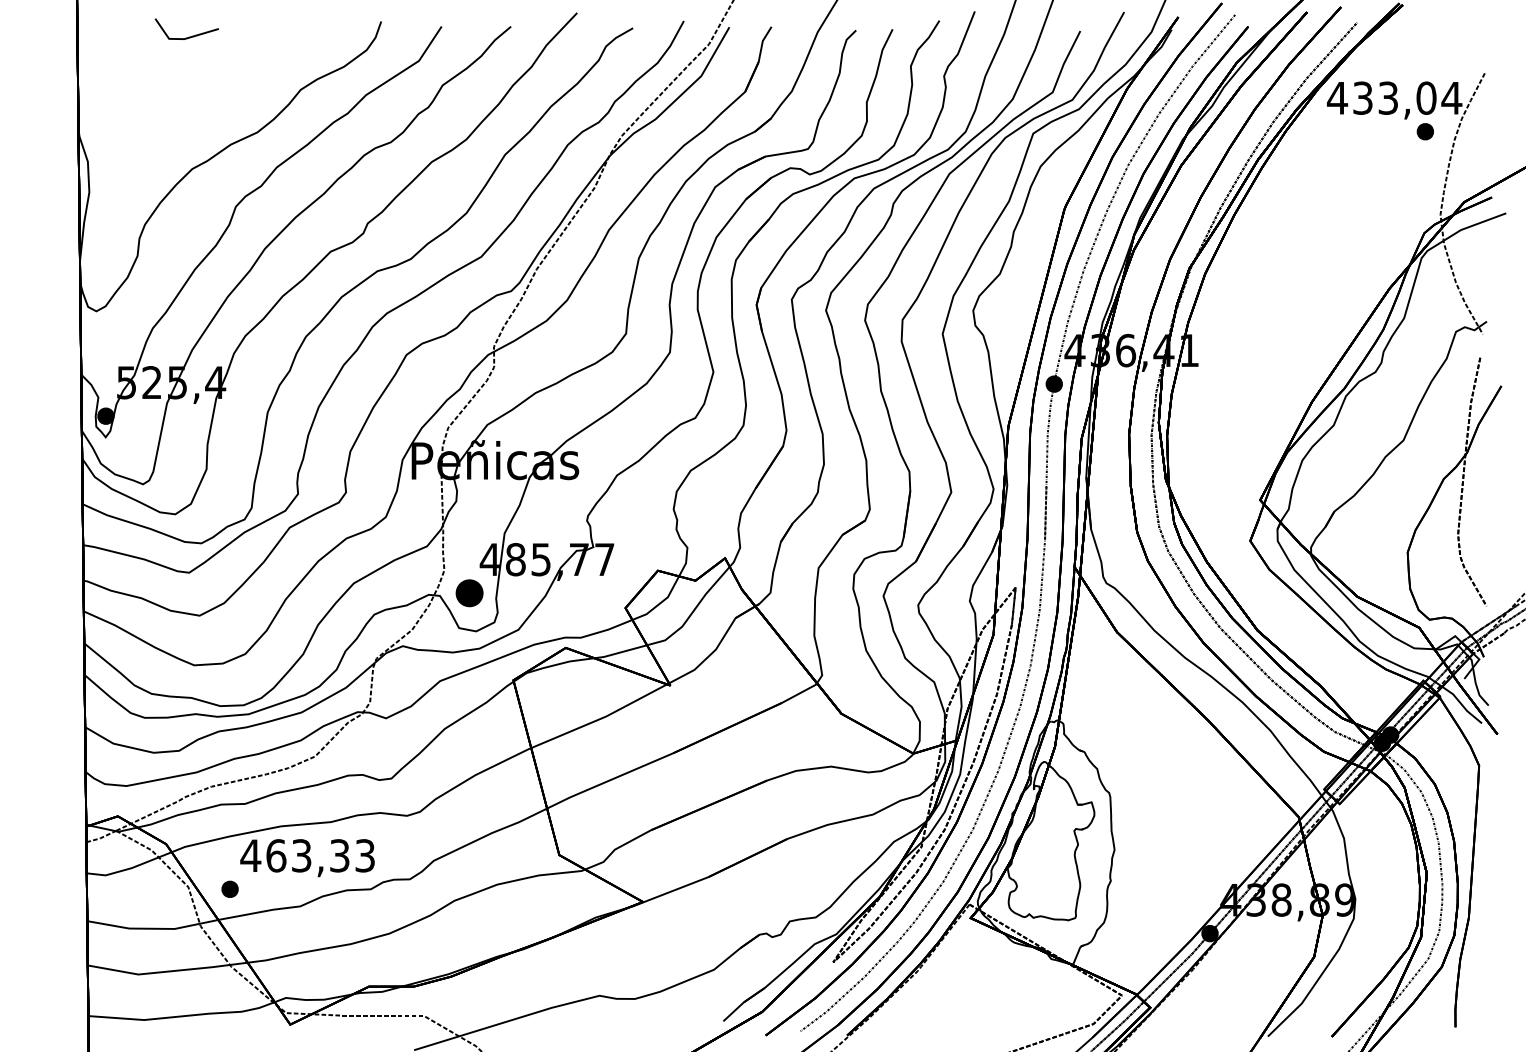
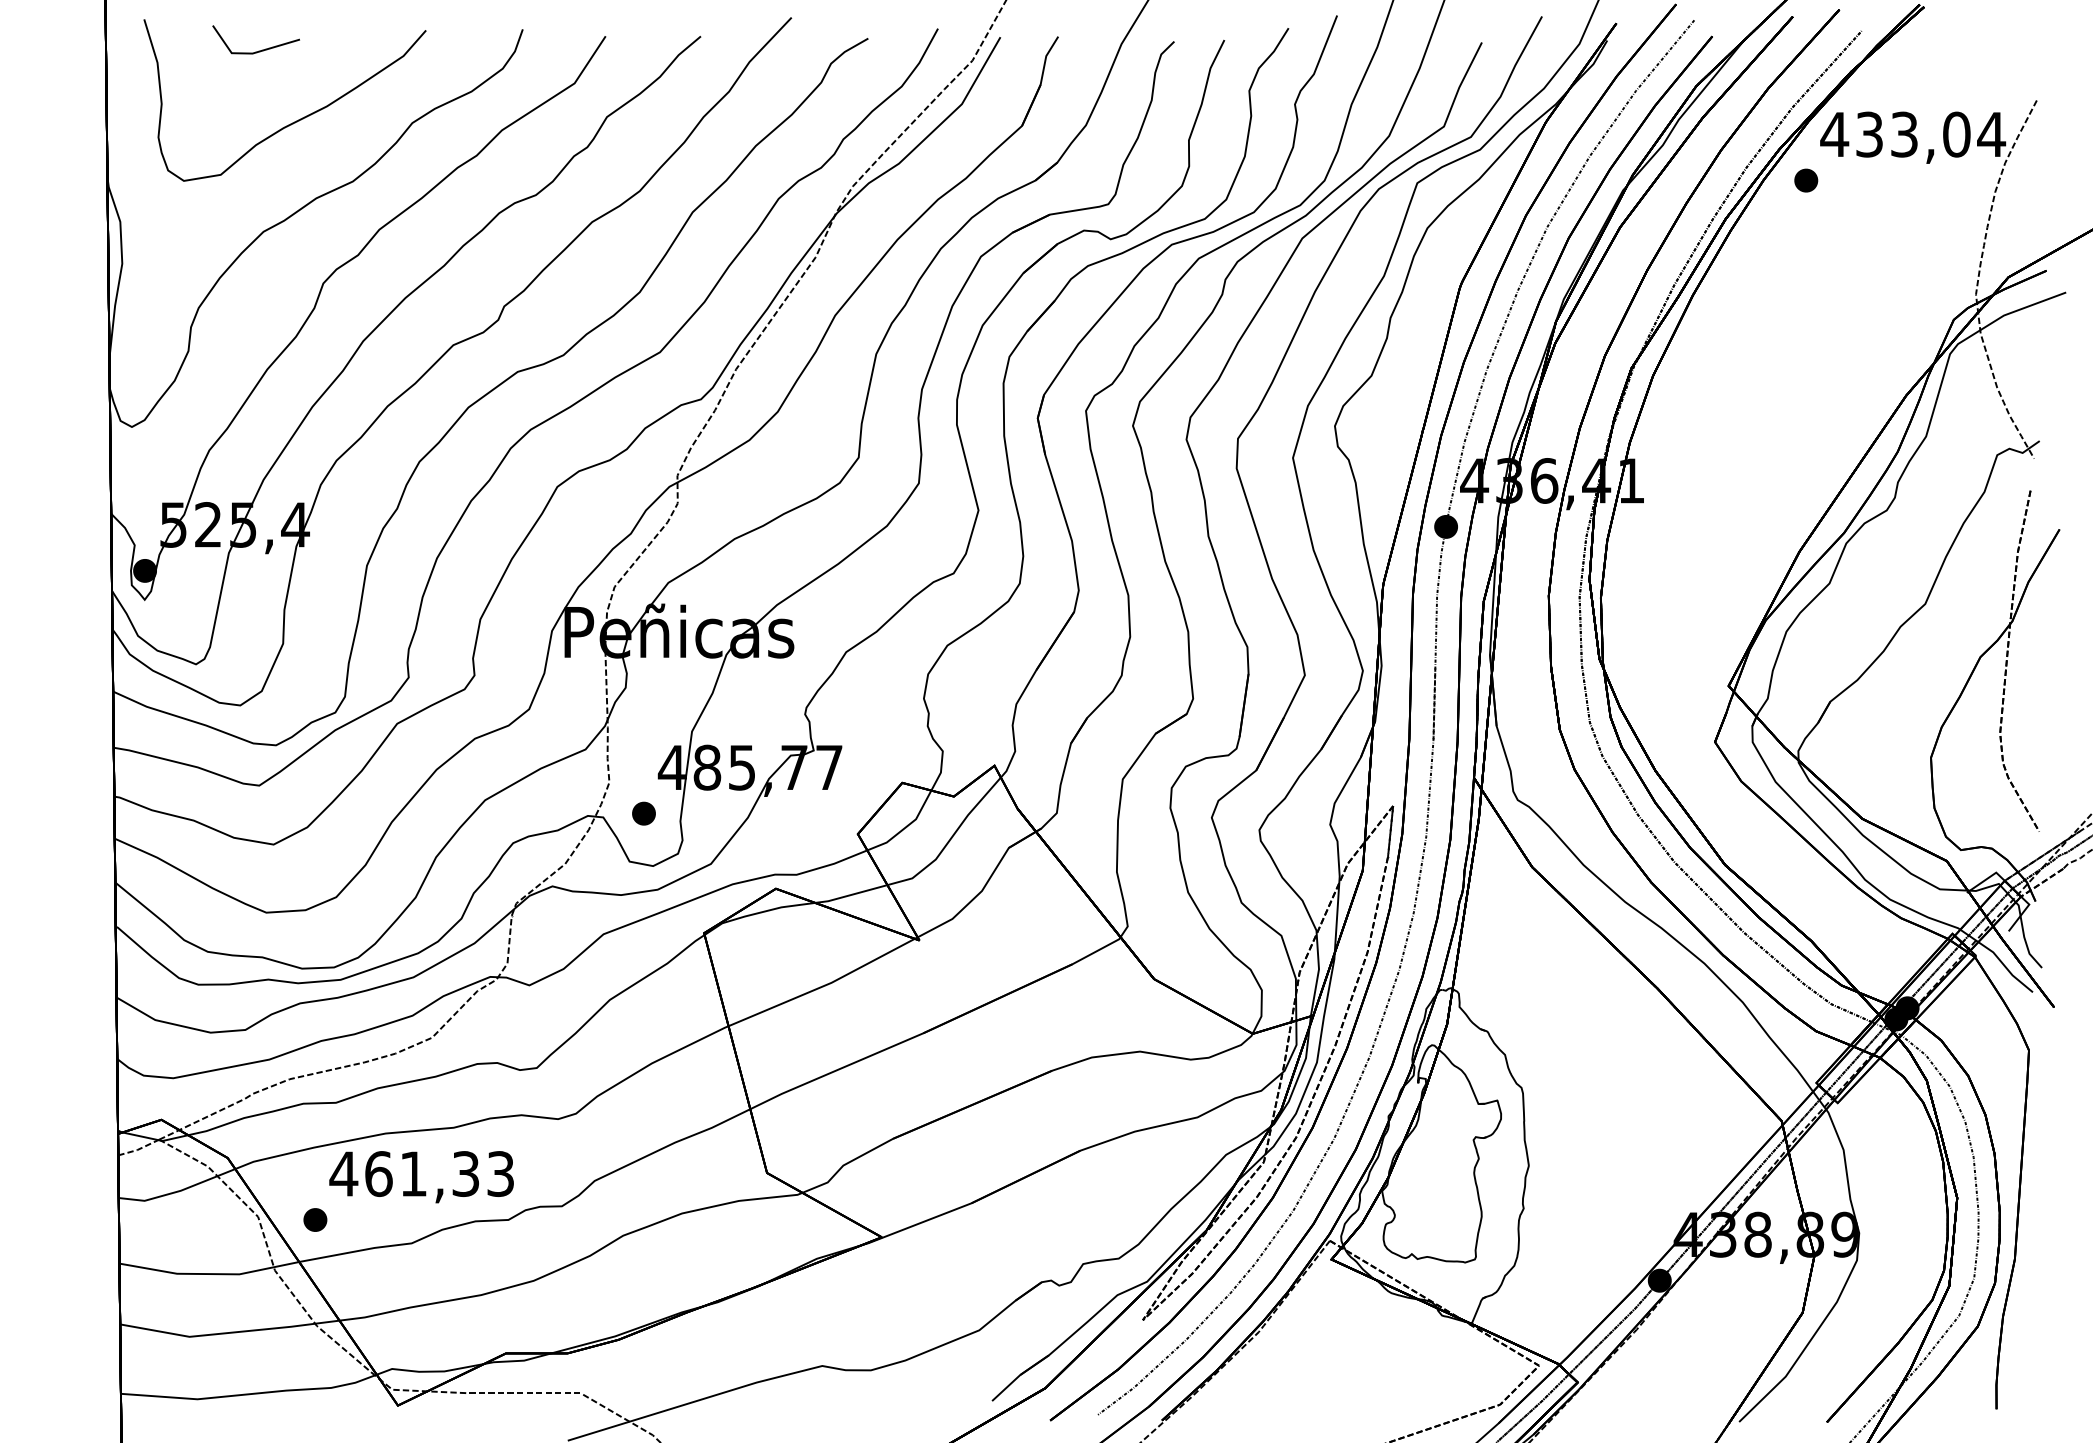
curve: (214, 88) -> (294, 121), added
part: (1425, 131) -> (1806, 180), moved
part: (469, 593) -> (643, 813), size x0.62
text: (301, 855) -> (413, 1173), 463,33 -> 461,33

